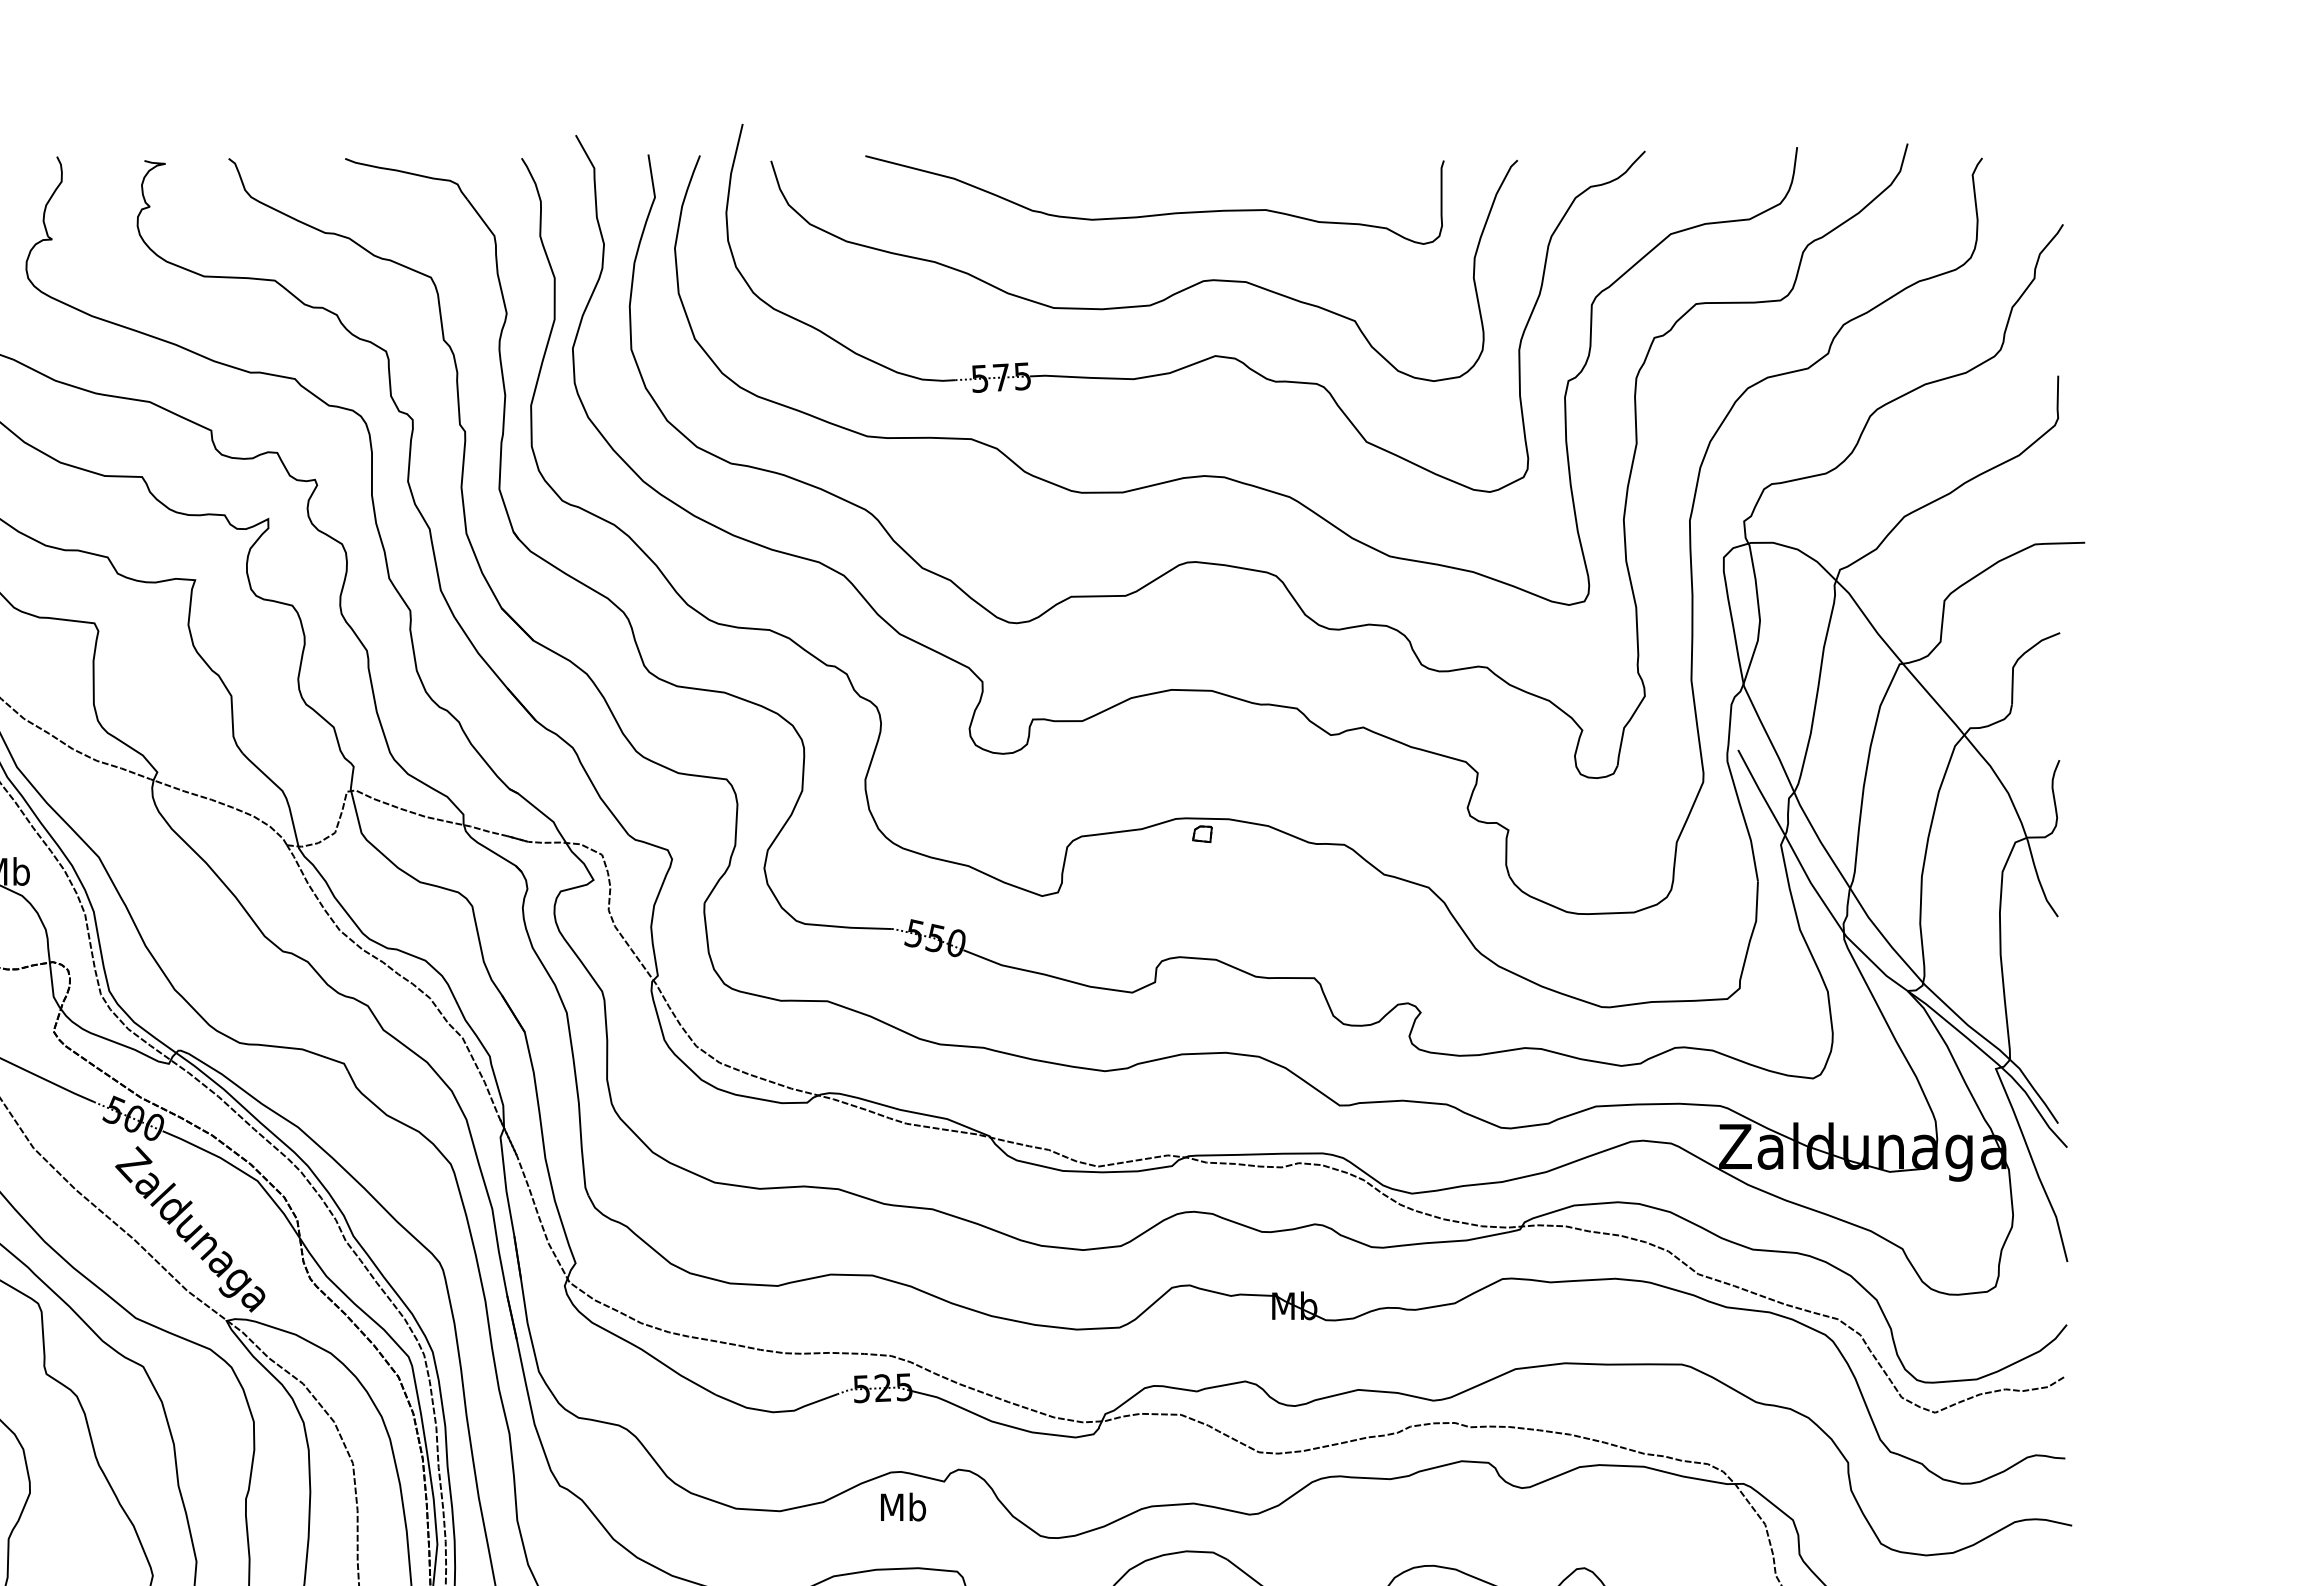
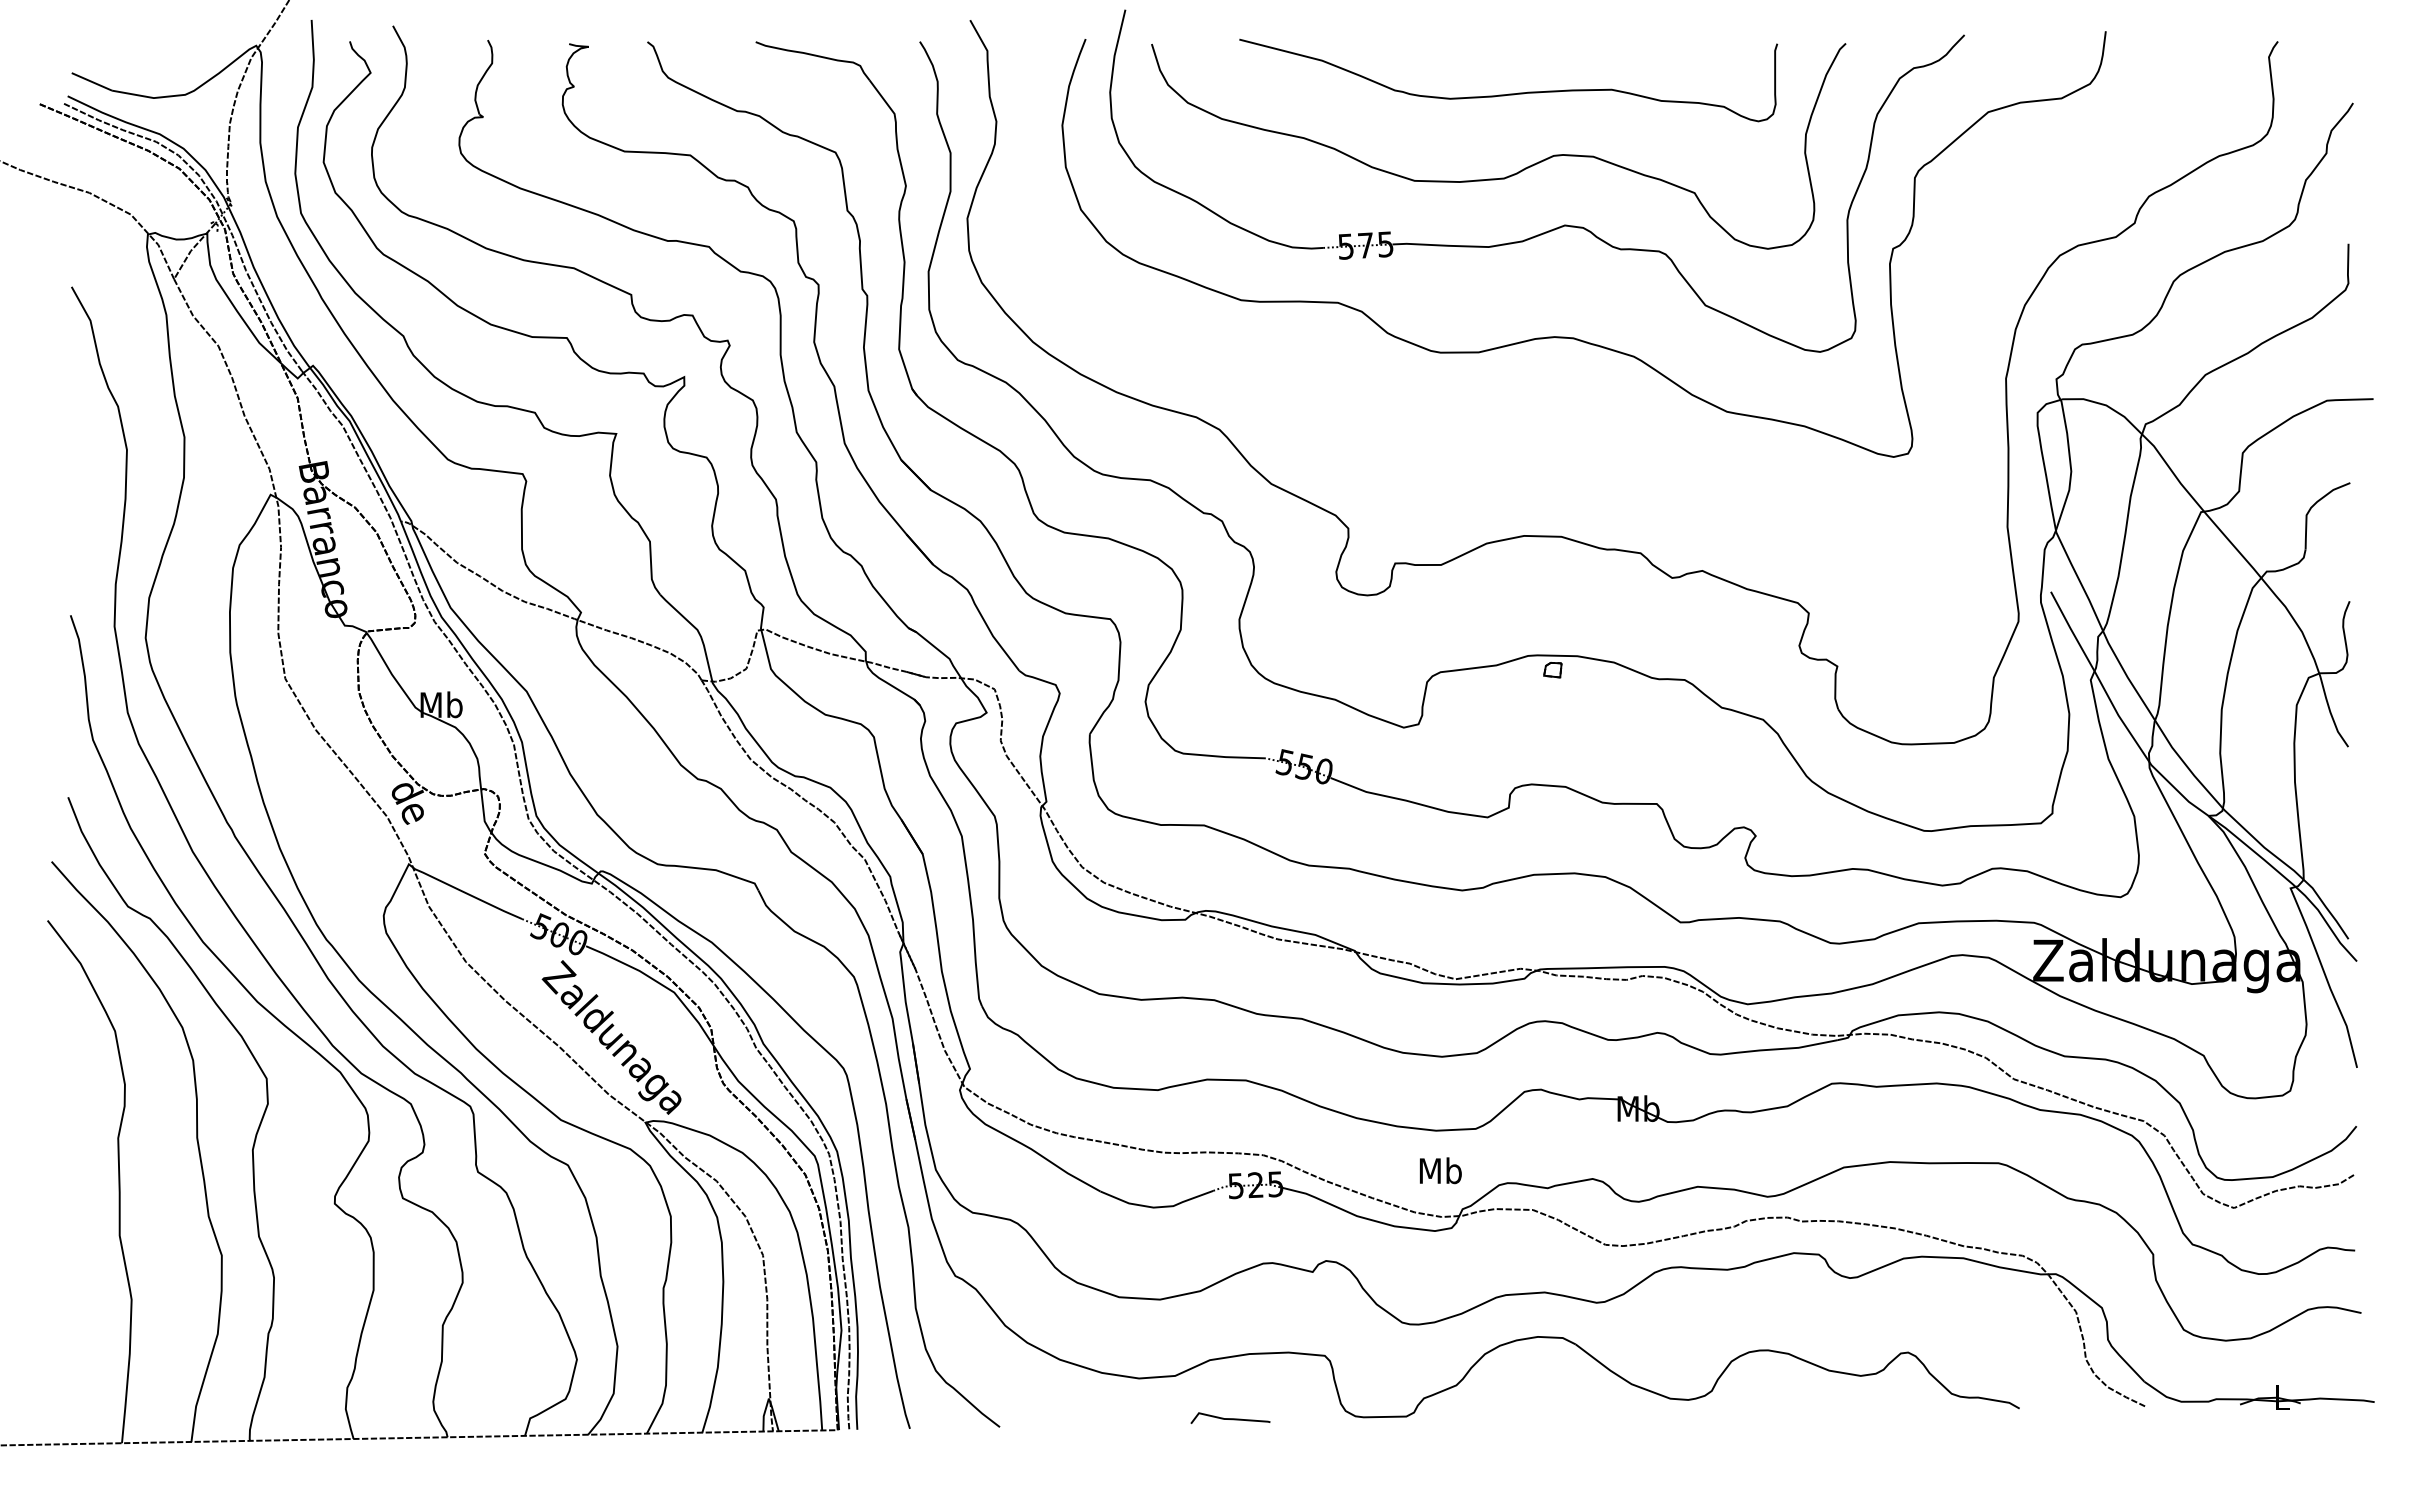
part: (1248, 567) -> (1595, 422), removed
text: (903, 1506) -> (1440, 1170), moved

